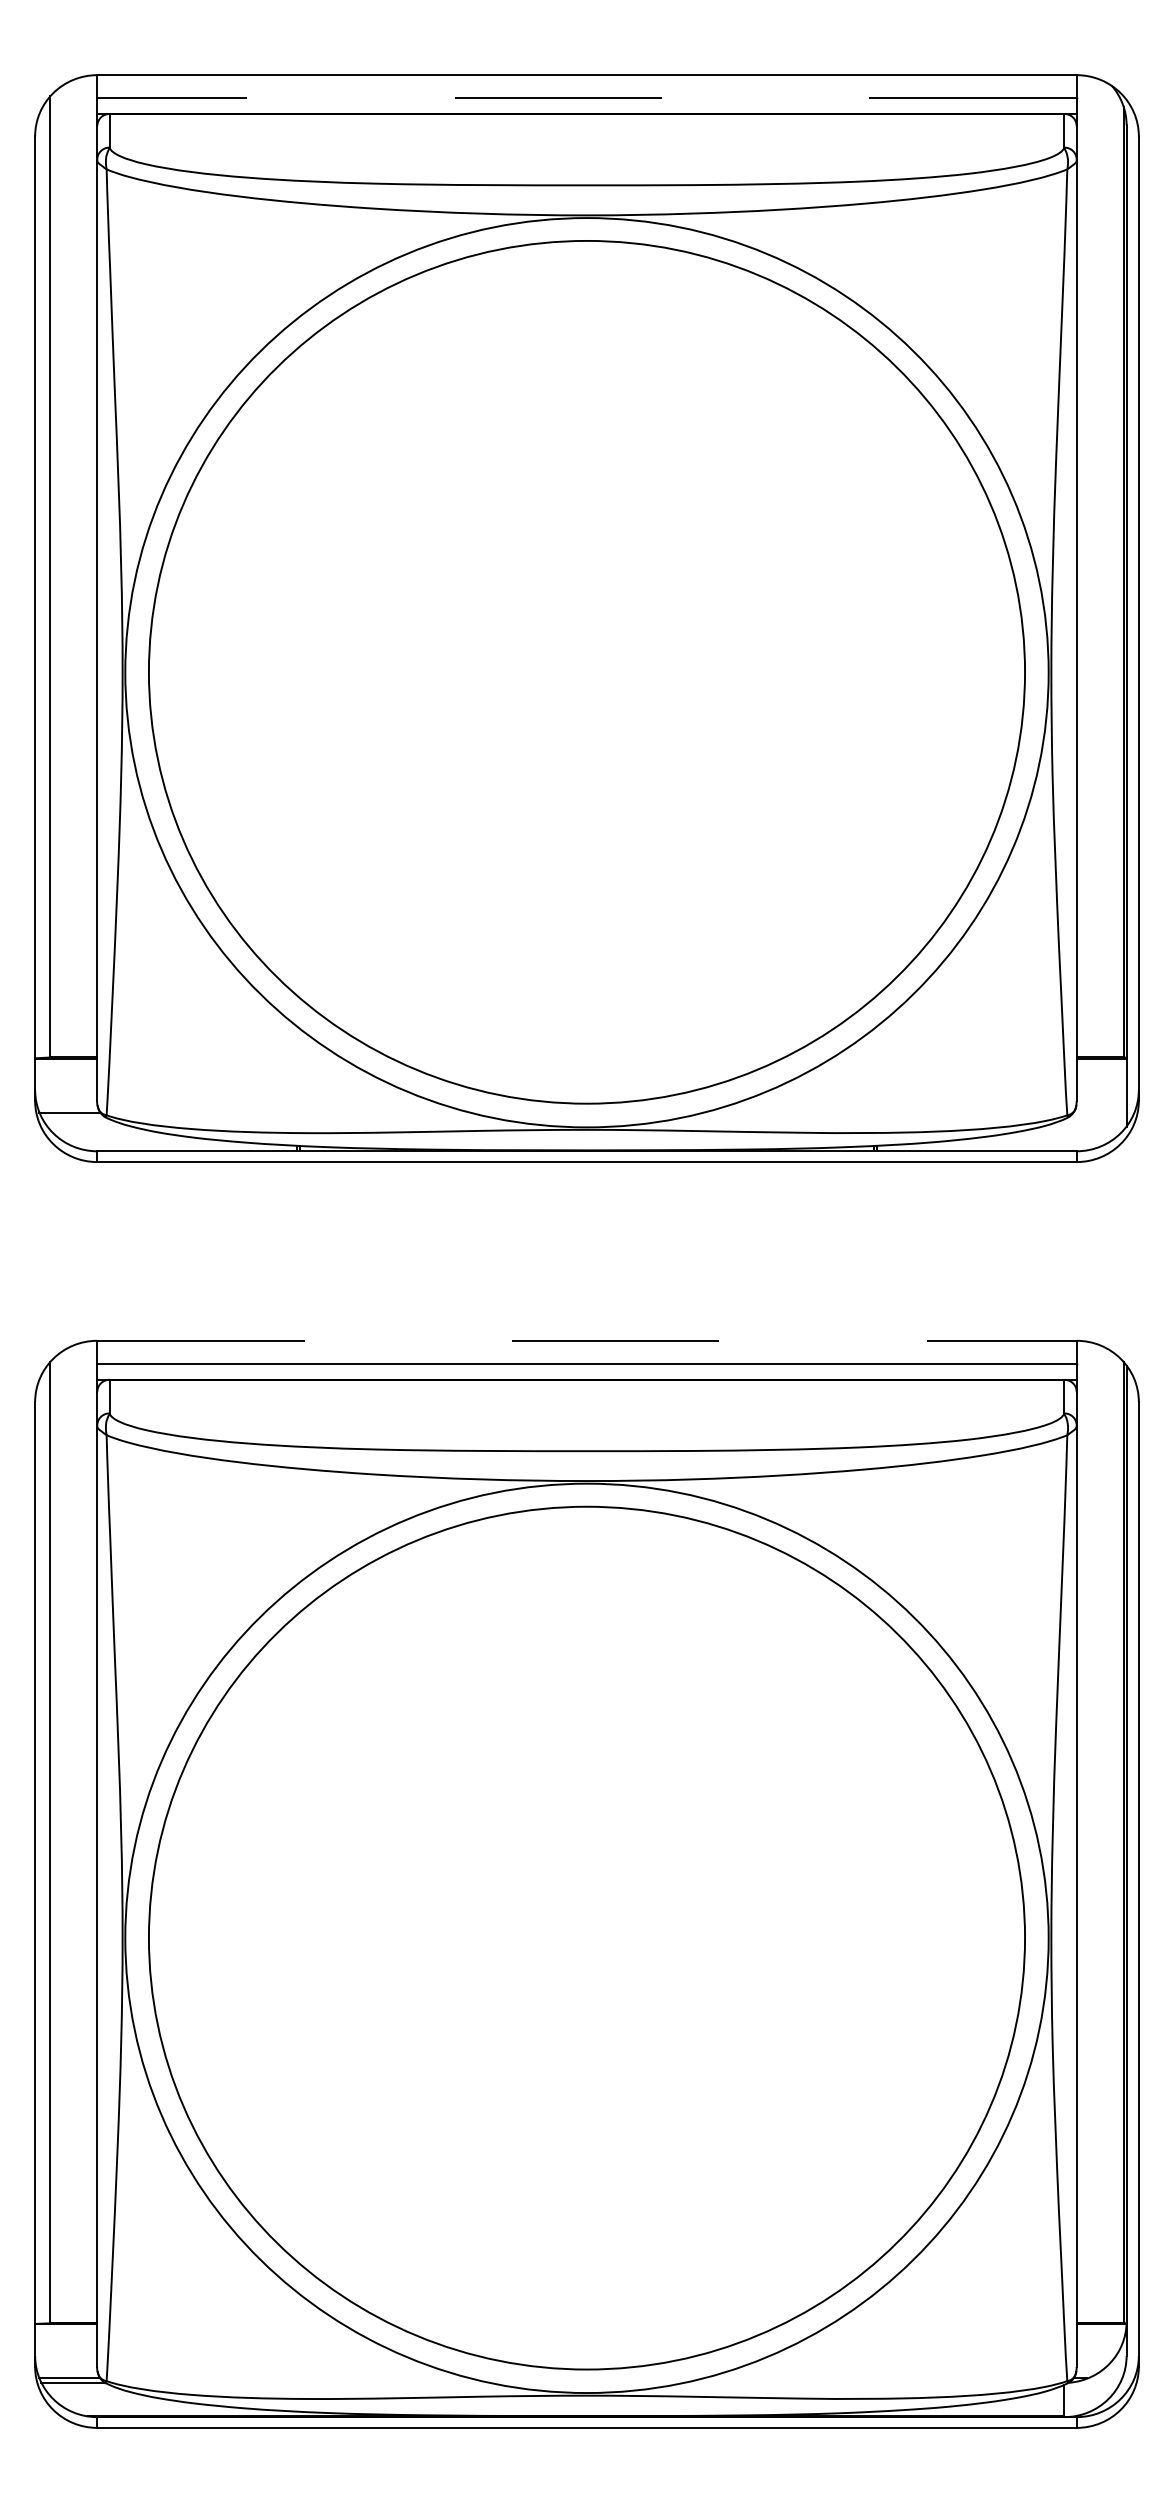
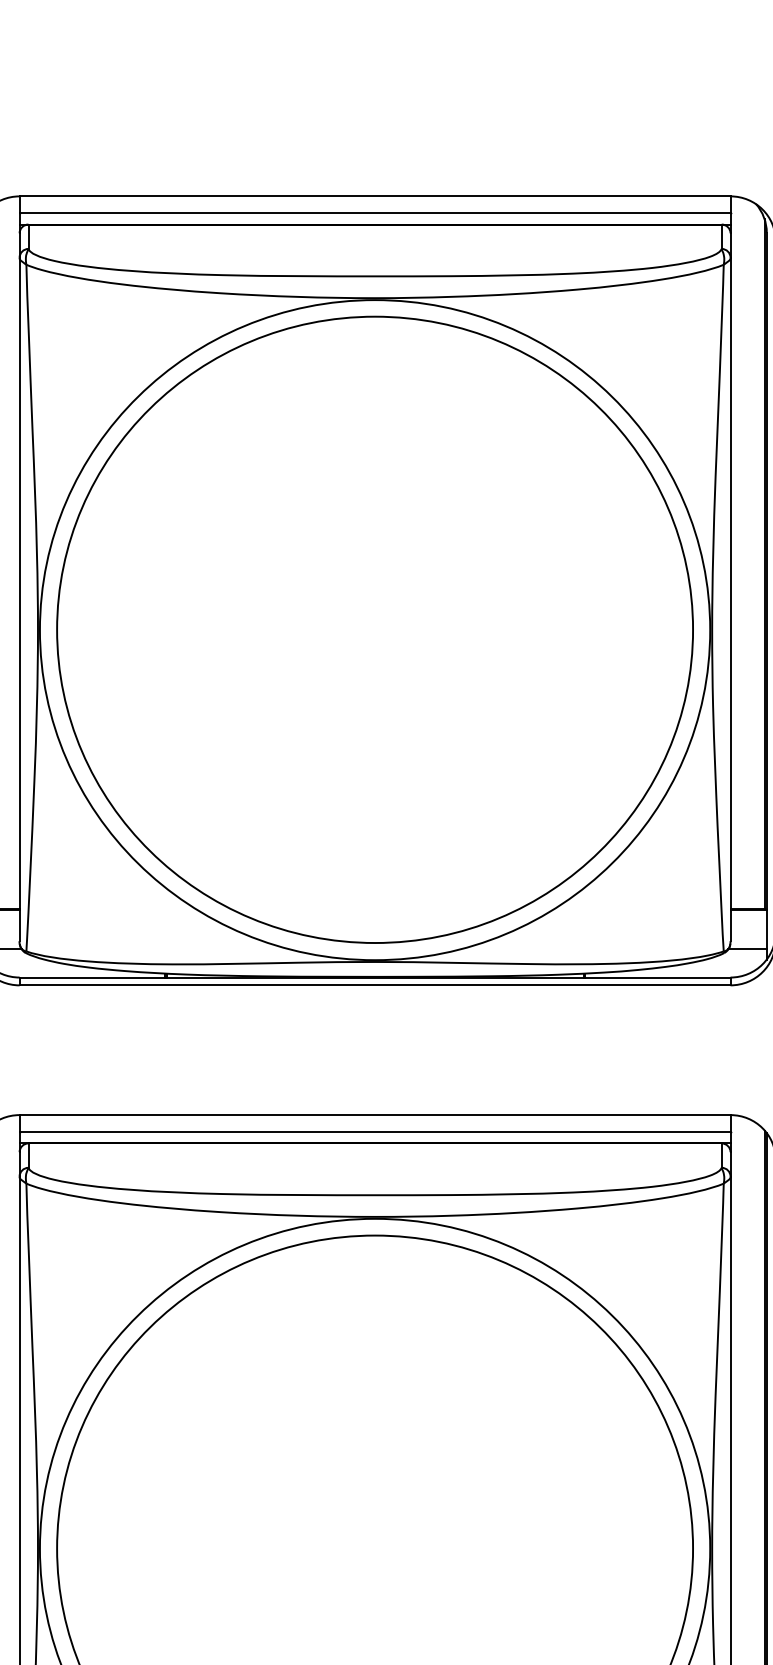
line: (587, 98) -> (375, 213), dashed -> solid
line: (1099, 1112) -> (747, 949), added
line: (587, 1340) -> (375, 1114), dashed -> solid

